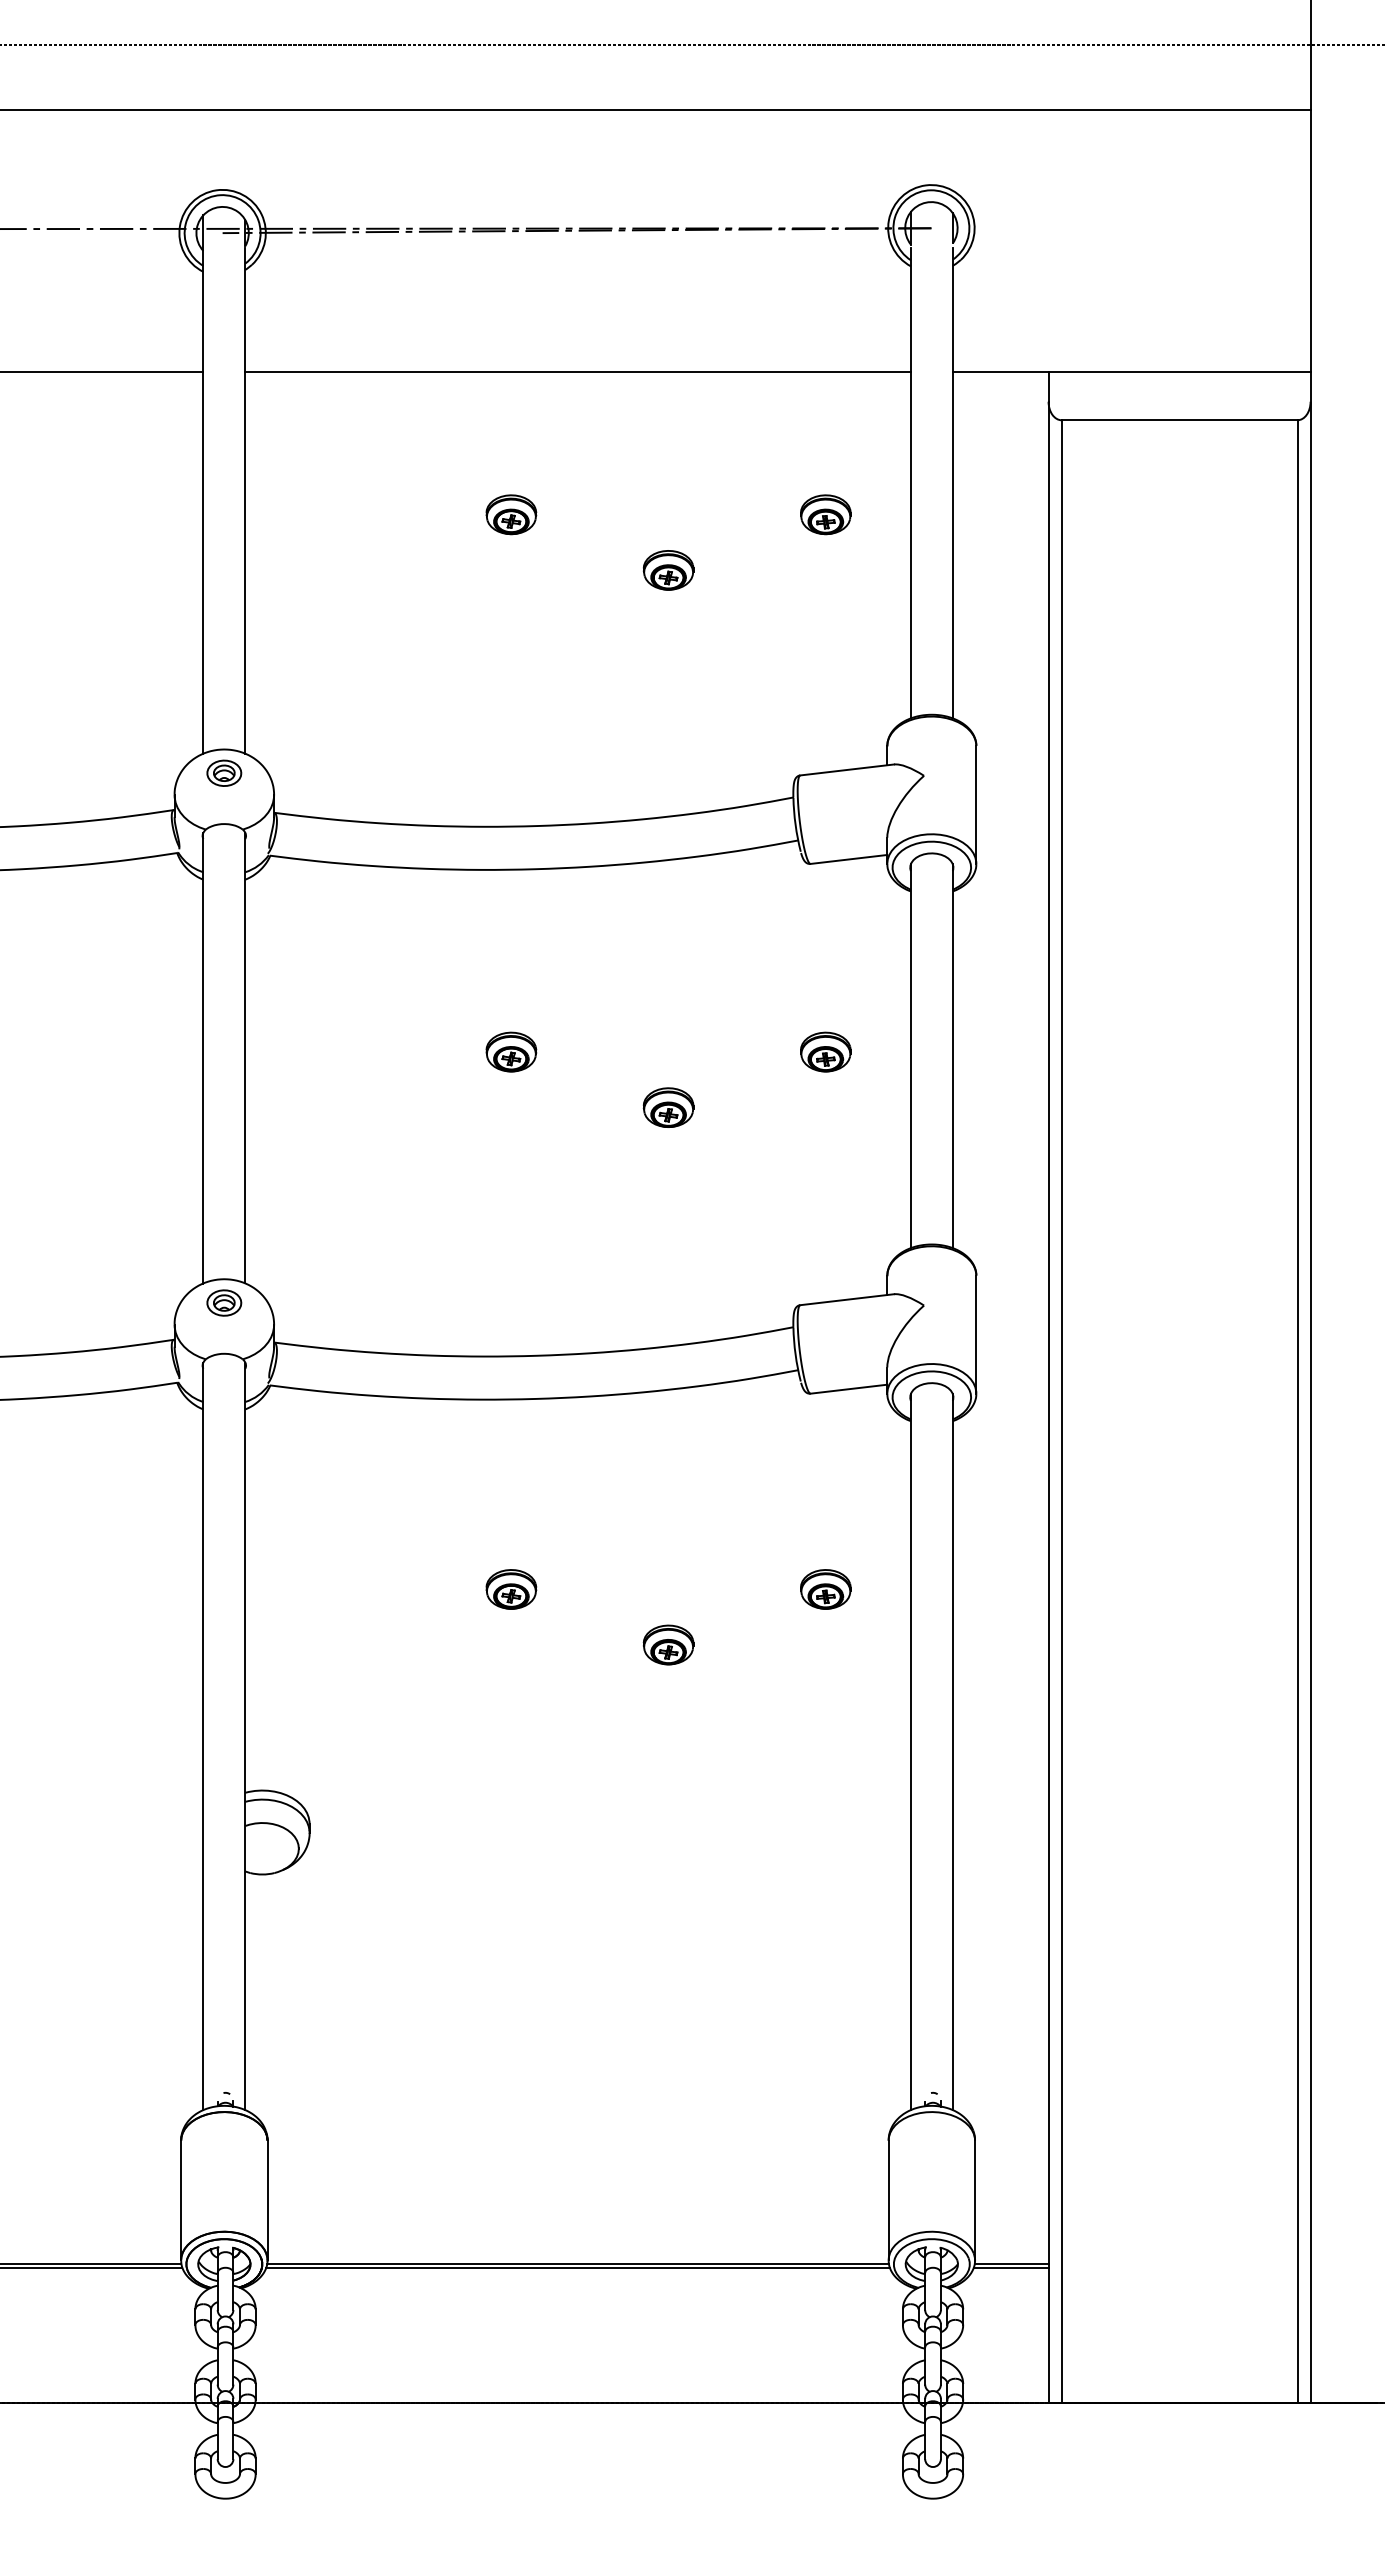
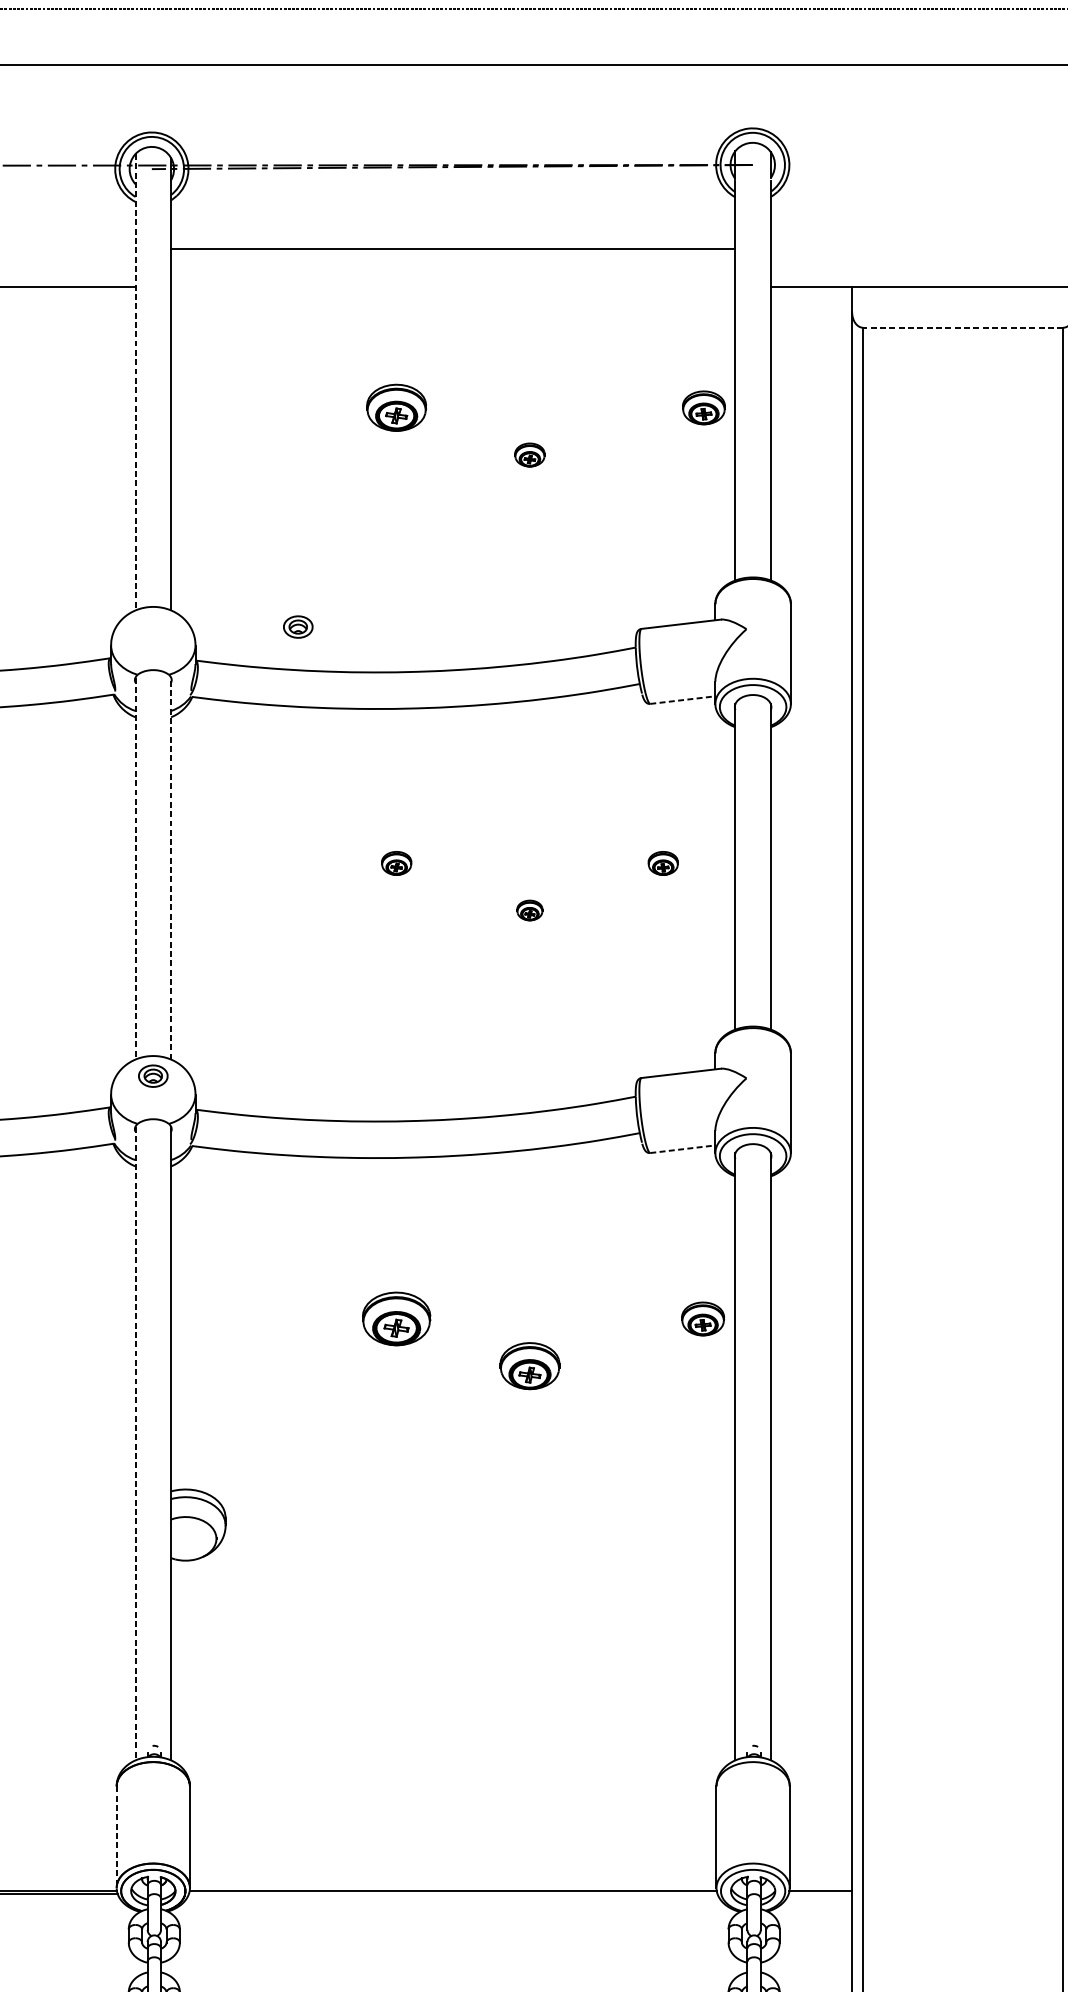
line: (577, 372) -> (452, 249), moved
line: (1179, 420) -> (963, 327), solid -> dashed
line: (203, 485) -> (135, 383), solid -> dashed
part: (511, 514) -> (396, 407), size x1.4
part: (825, 514) -> (703, 407), moved
part: (668, 570) -> (529, 455), size x0.7
part: (224, 772) -> (298, 626), moved
line: (848, 859) -> (682, 700), solid -> dashed
part: (511, 1051) -> (396, 862), size x0.7
part: (825, 1051) -> (662, 862), size x0.7
line: (245, 1057) -> (171, 868), solid -> dashed
line: (203, 1058) -> (135, 868), solid -> dashed
part: (668, 1107) -> (529, 910), size x0.6
line: (848, 1389) -> (682, 1149), solid -> dashed
part: (511, 1589) -> (396, 1319), size x1.6
part: (825, 1589) -> (702, 1319), moved
part: (668, 1644) -> (529, 1365), size x1.4
line: (203, 1736) -> (135, 1443), solid -> dashed
line: (181, 2200) -> (116, 1837), solid -> dashed
line: (577, 2267) -> (452, 1893), removed
line: (1010, 2267) -> (819, 1893), removed

